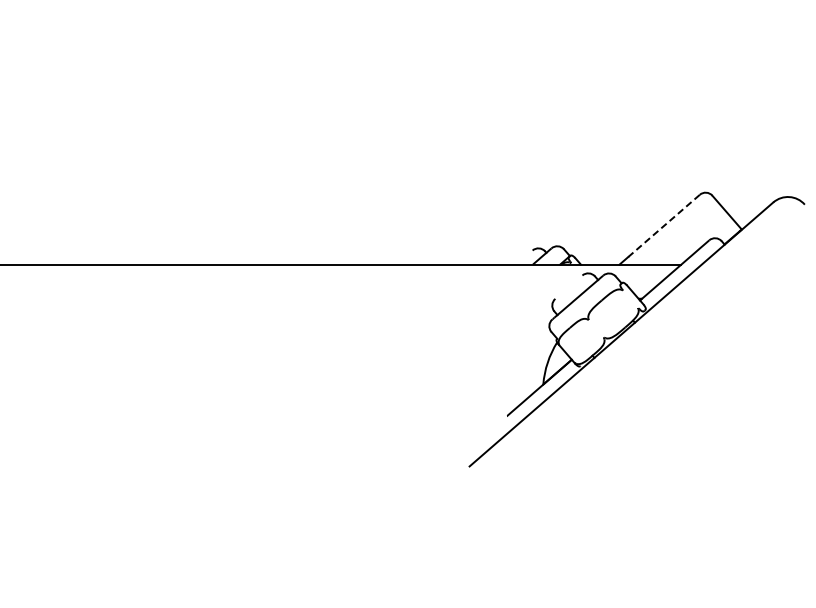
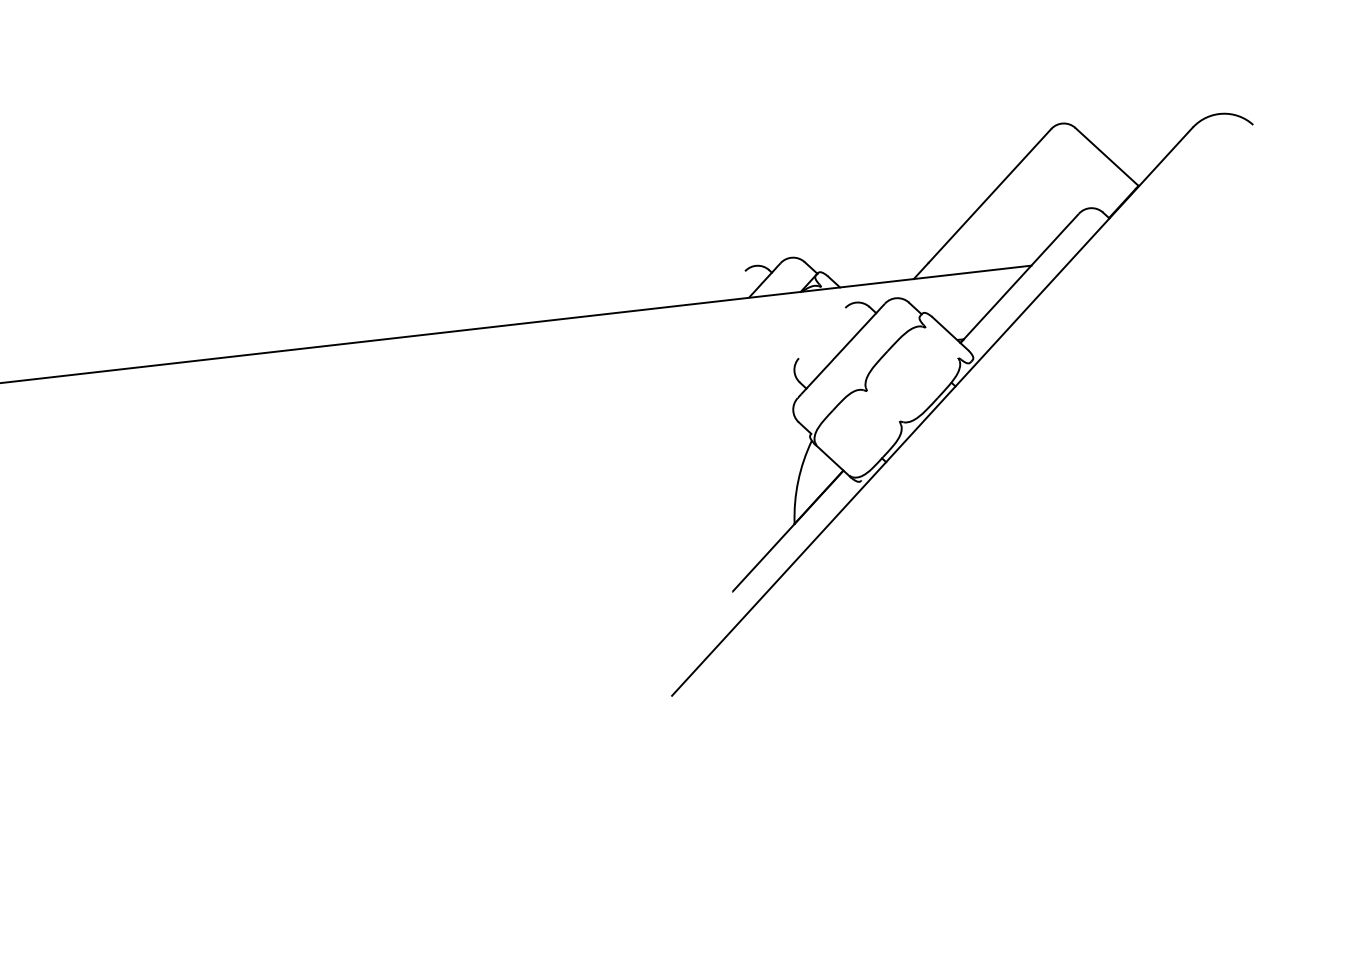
line: (663, 226) -> (989, 197), dashed -> solid

